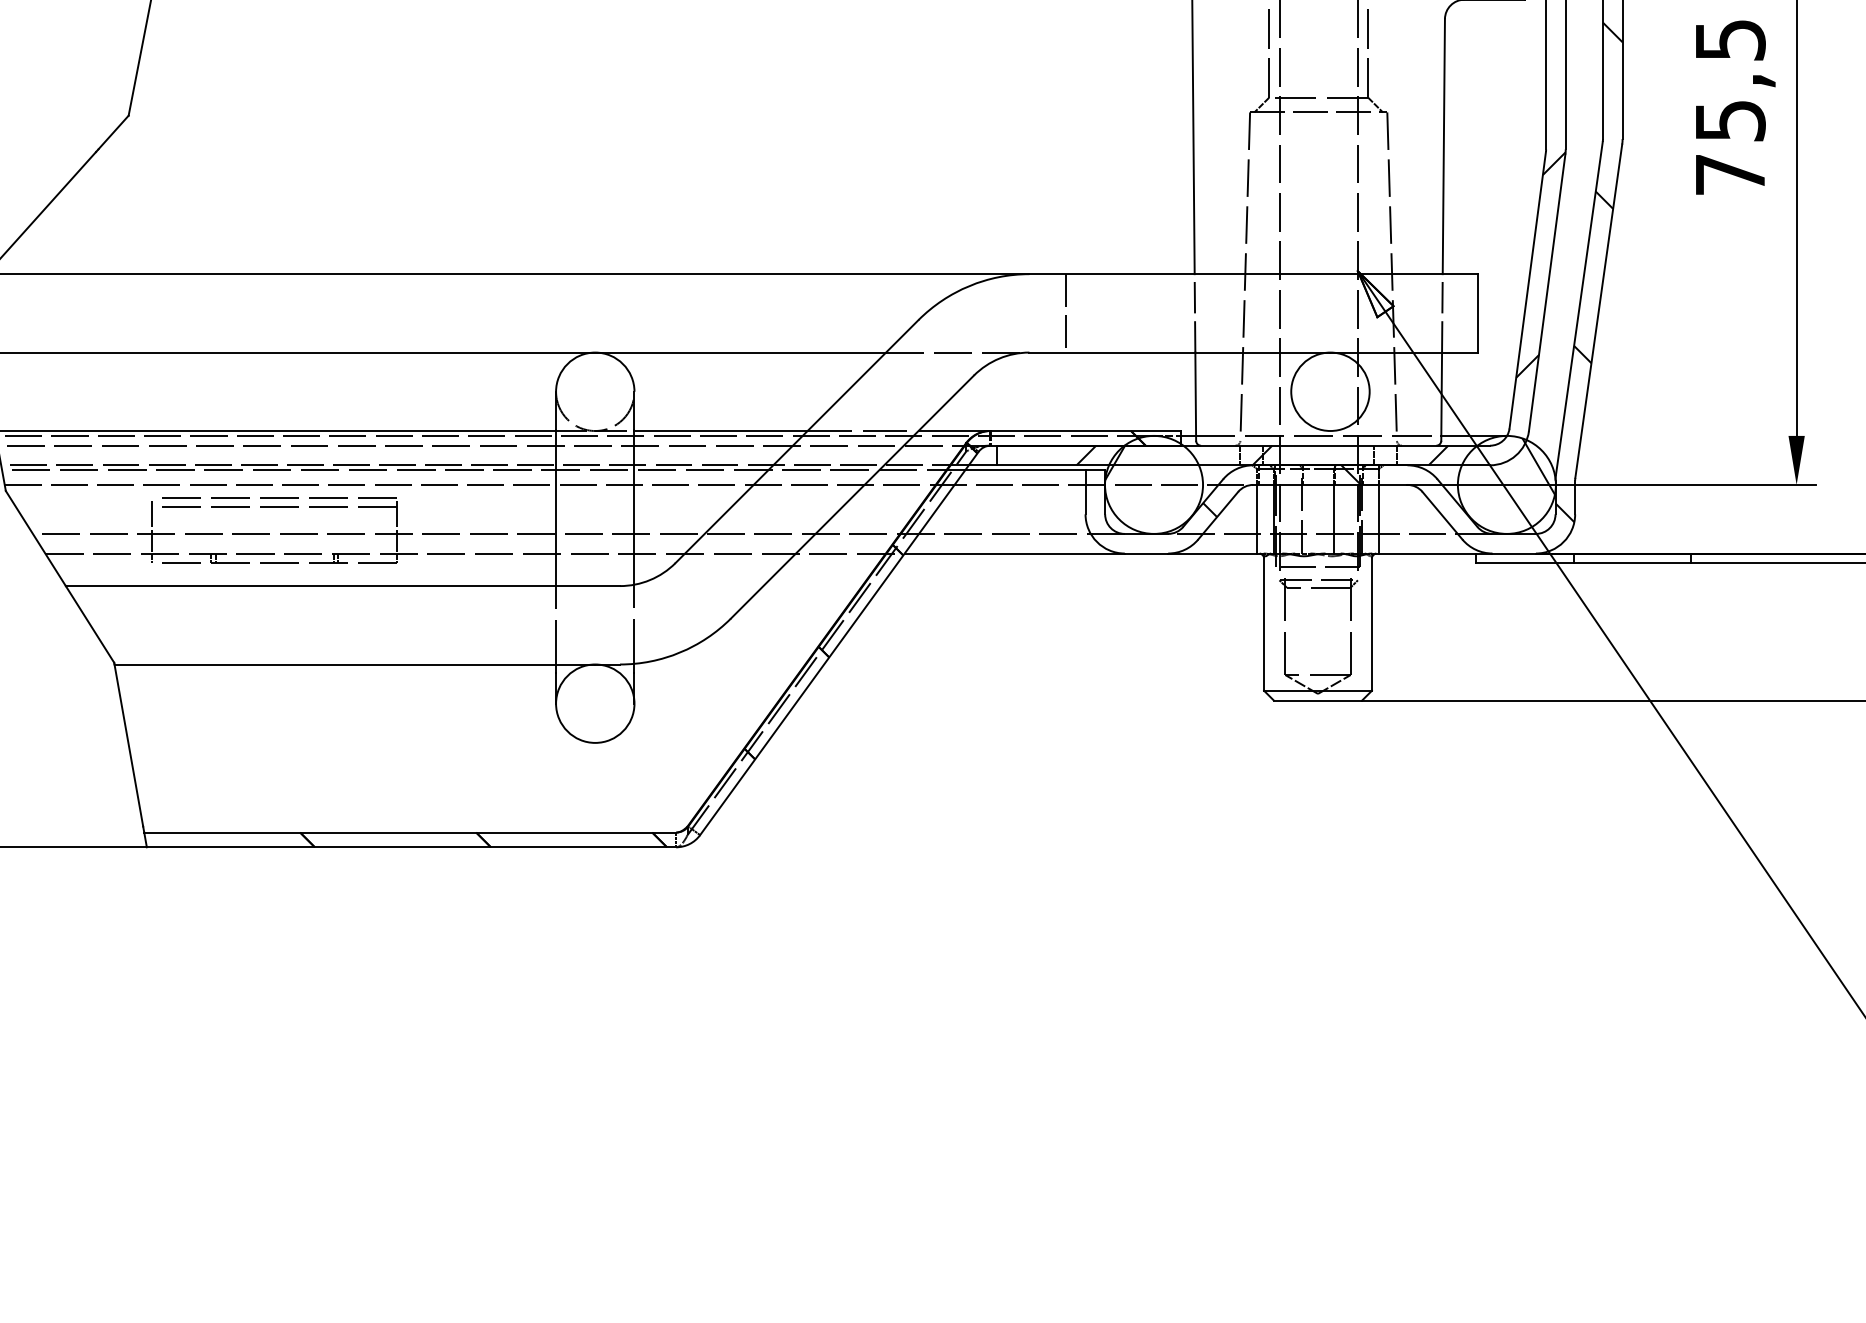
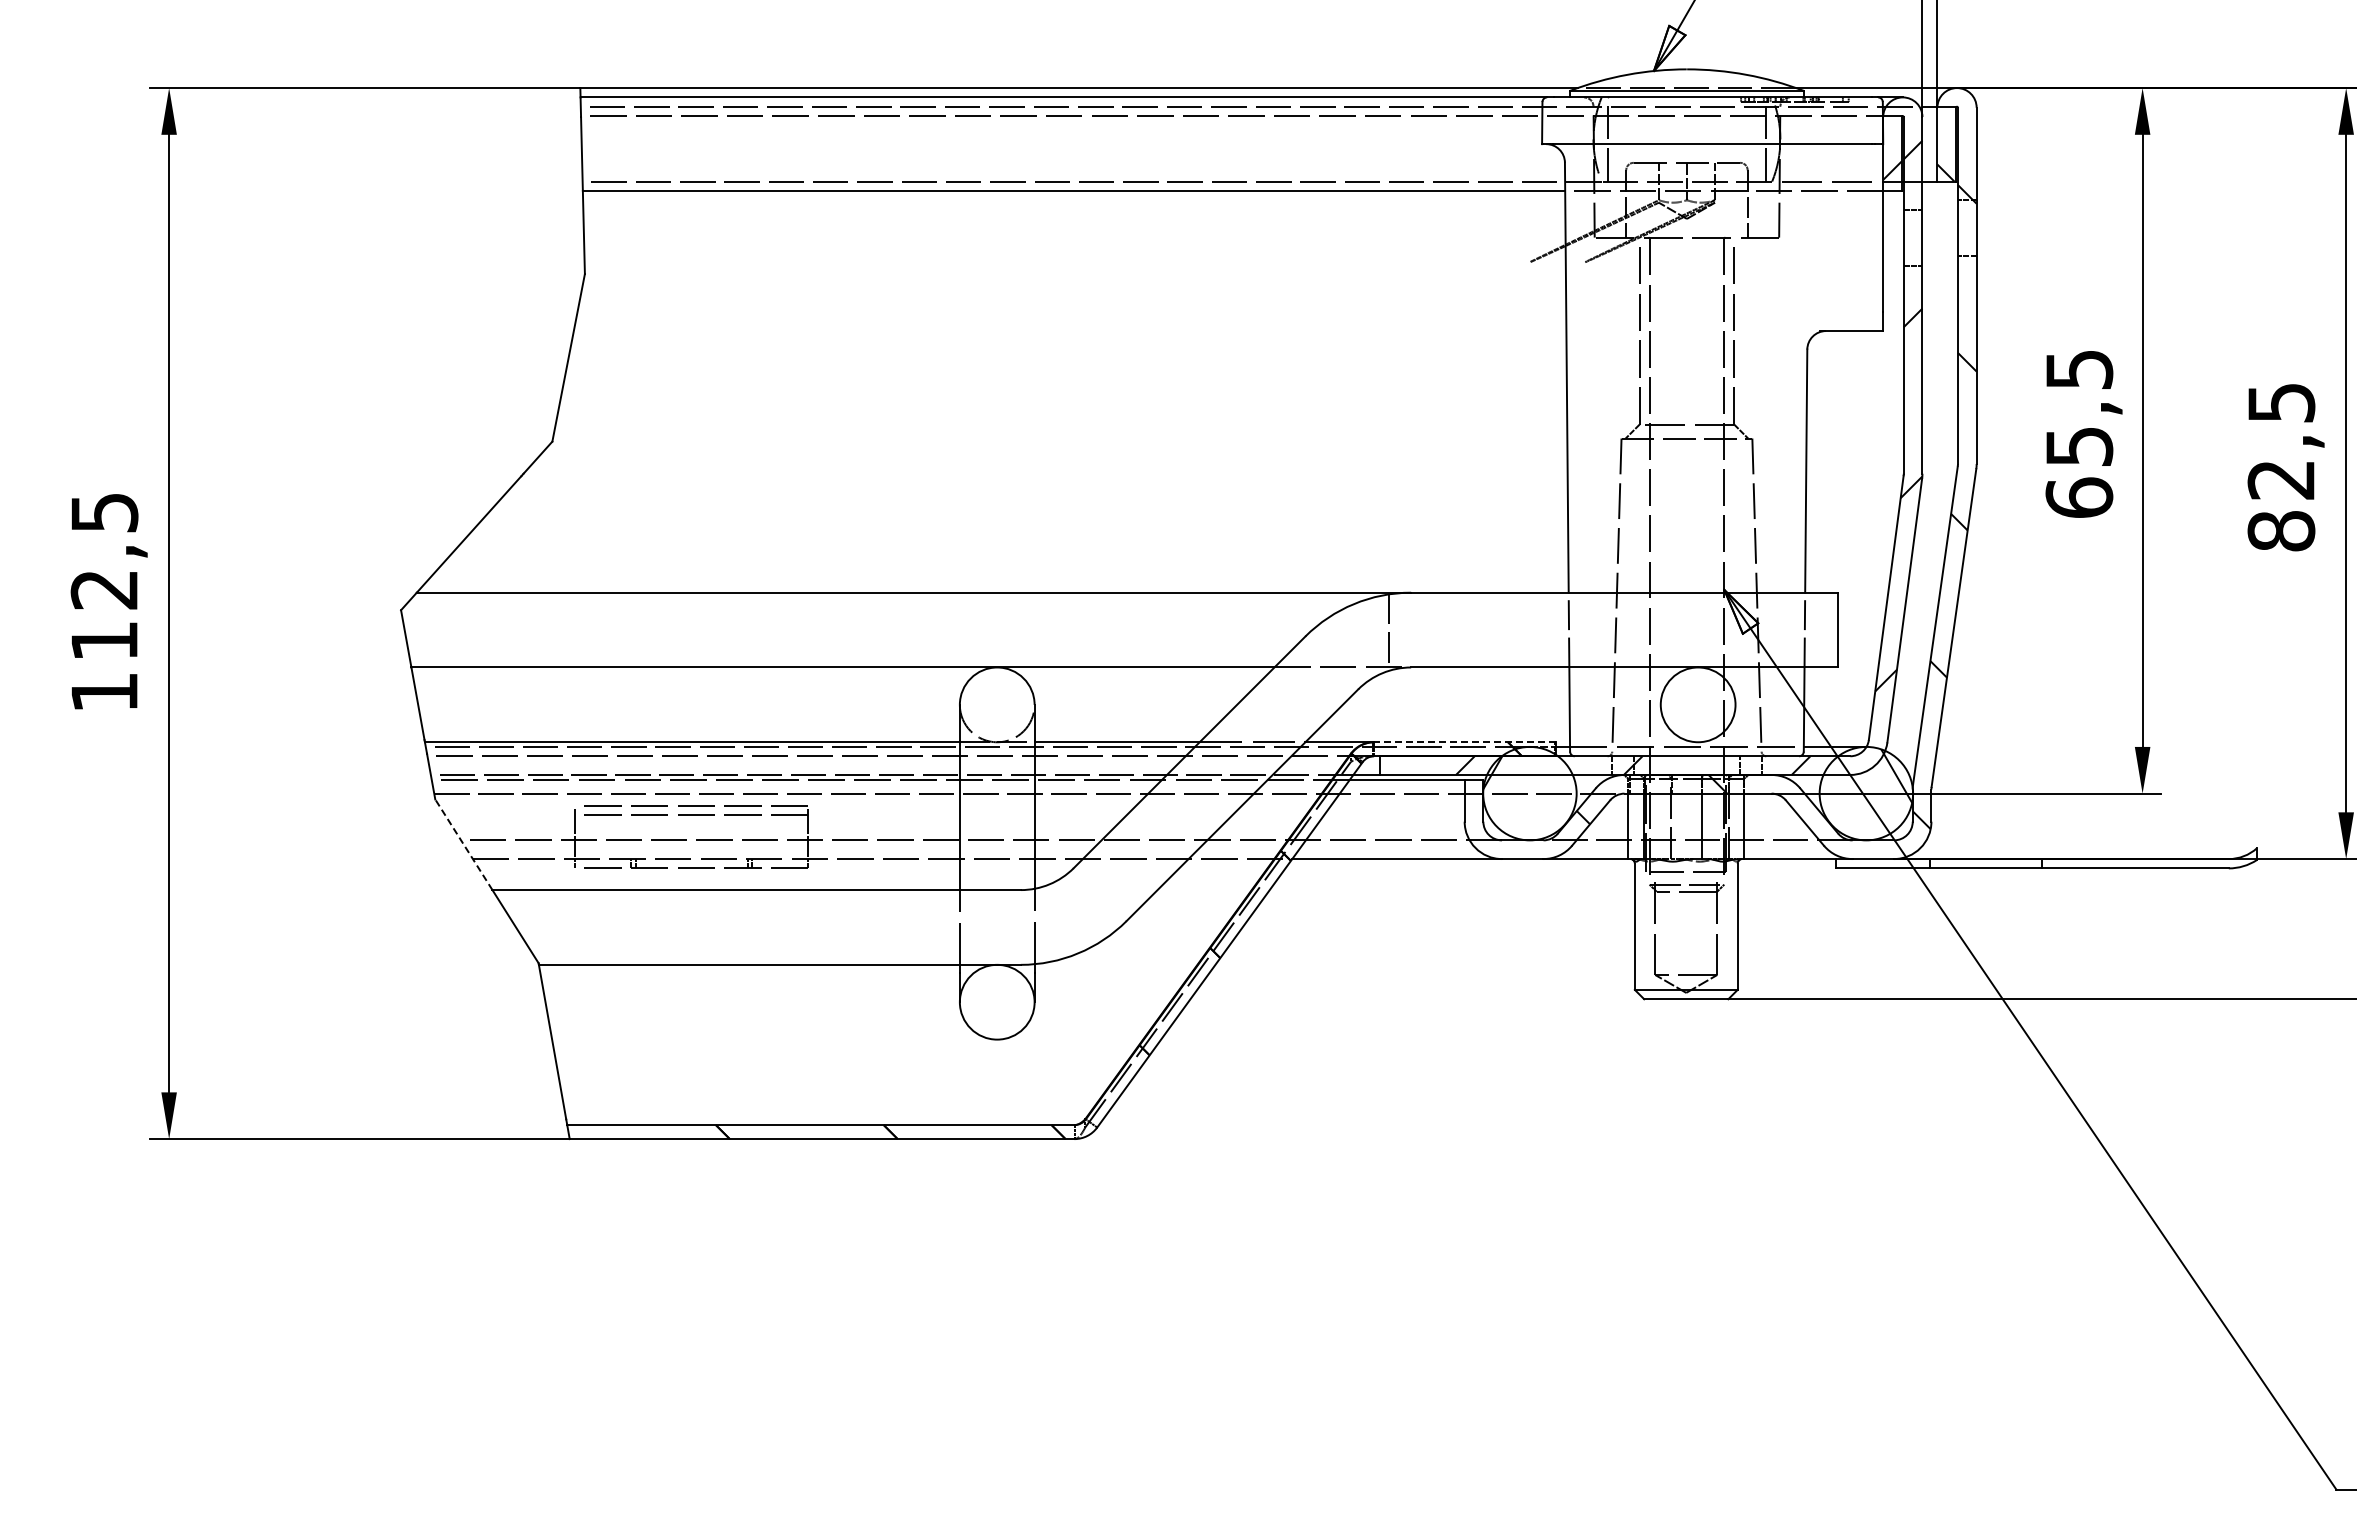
text: (1730, 174) -> (2079, 497), 75,5 -> 65,5
line: (1065, 312) -> (1388, 629), moved
line: (1086, 431) -> (1465, 742), solid -> dashed
line: (35, 538) -> (463, 844), solid -> dashed

